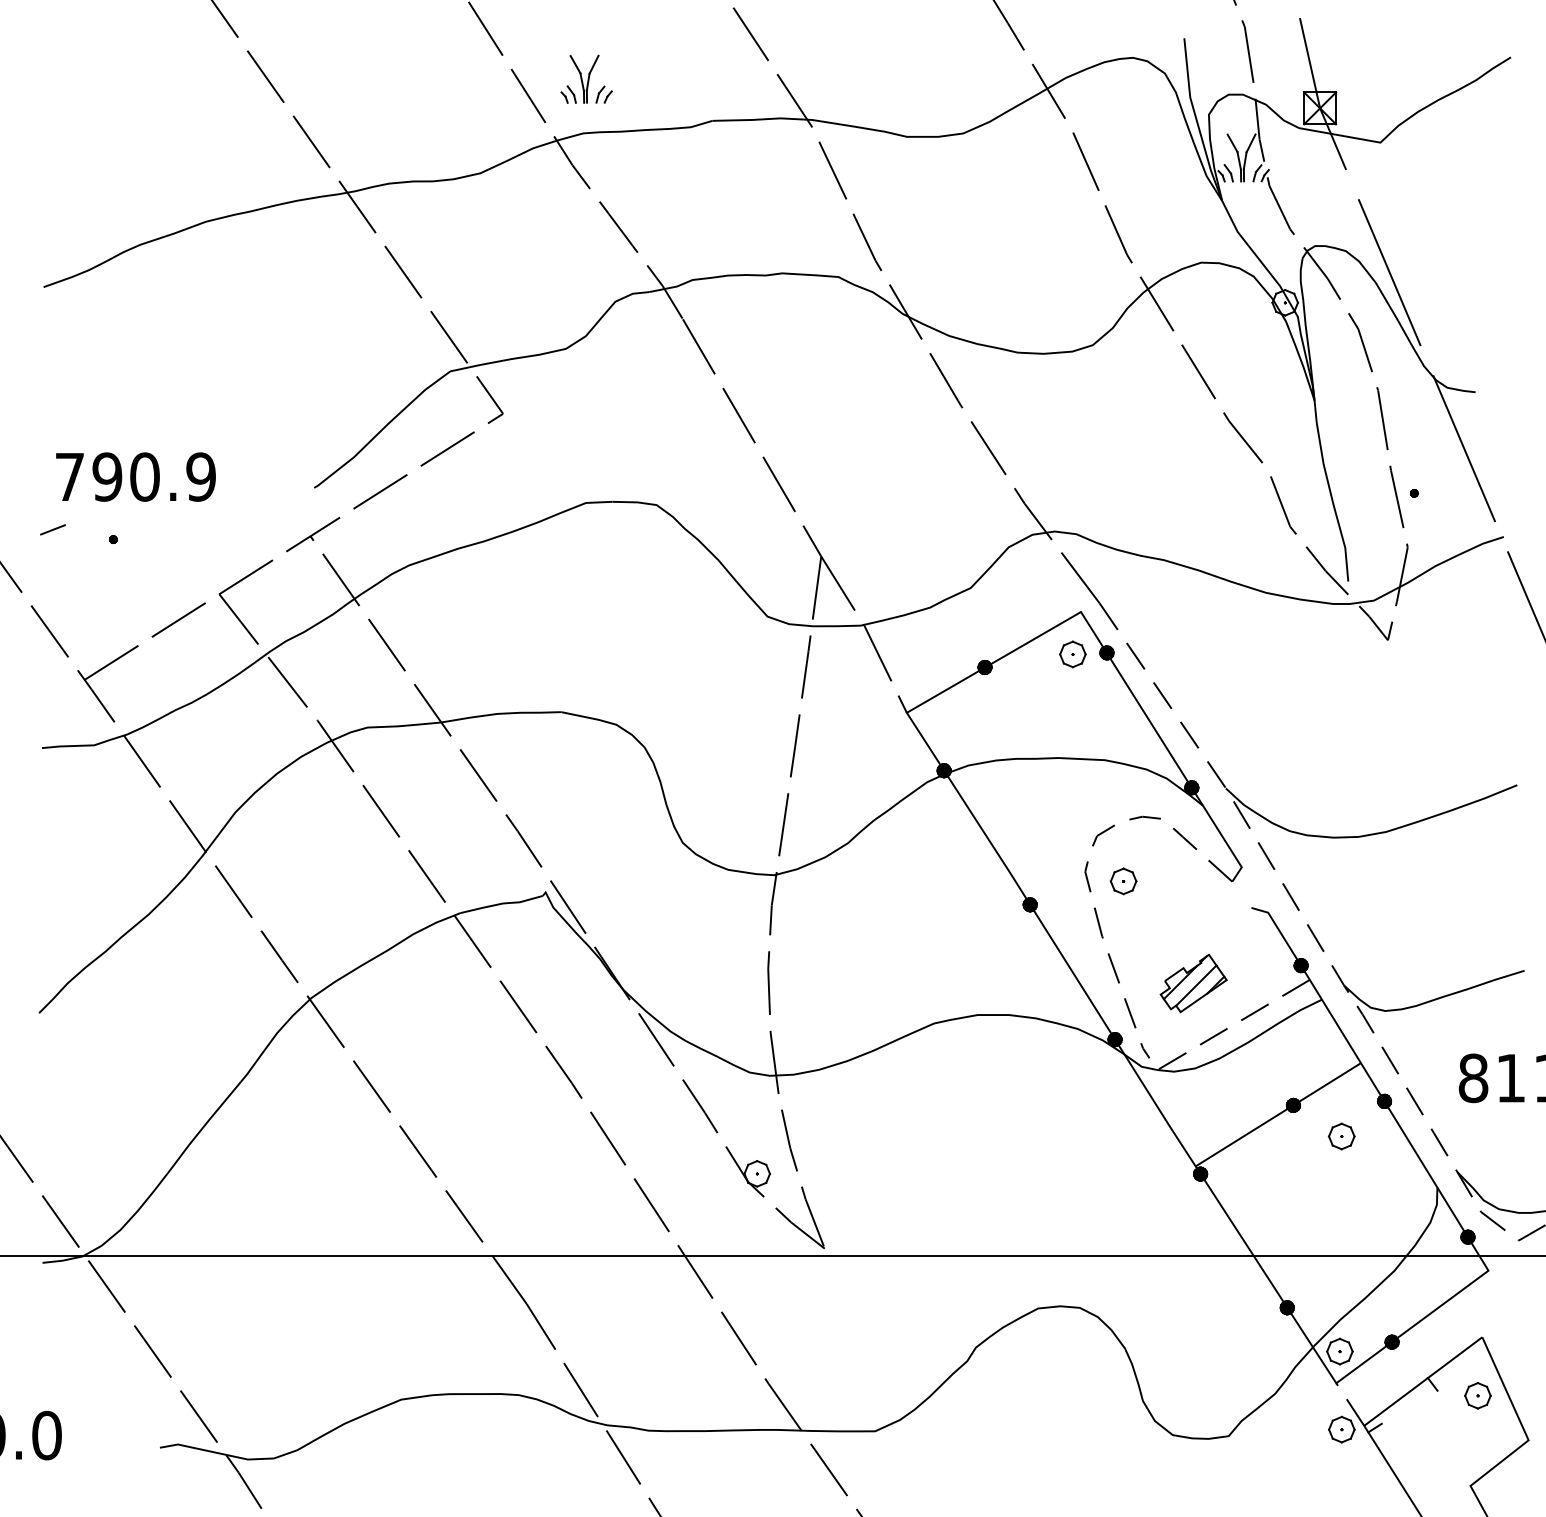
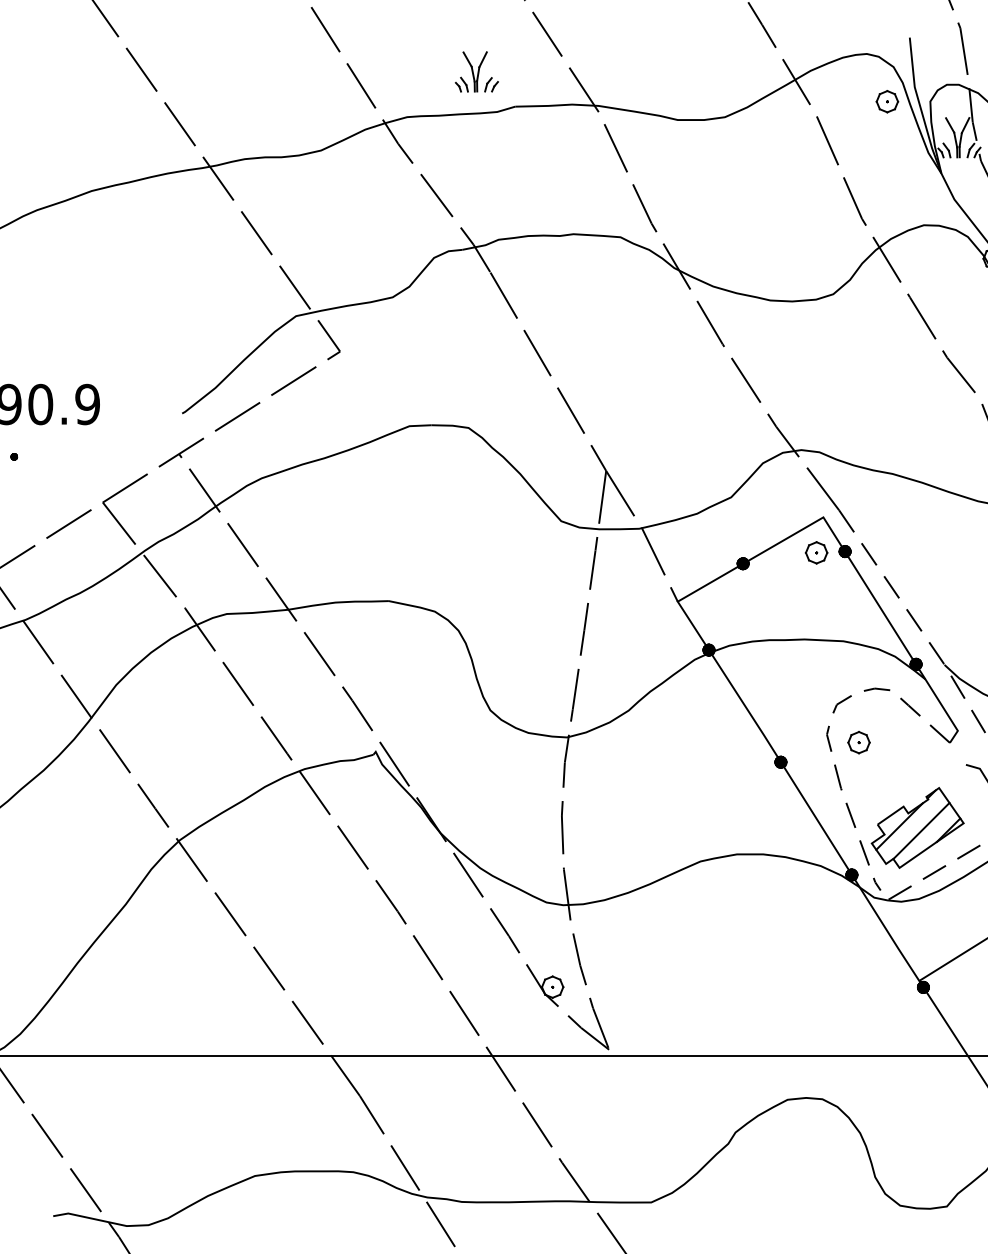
part: (586, 78) -> (476, 71), moved
part: (1157, 114) -> (887, 101), added
part: (1193, 983) -> (917, 828), size x1.67

